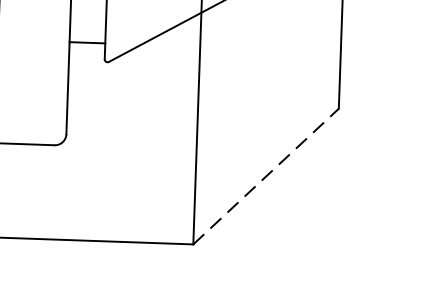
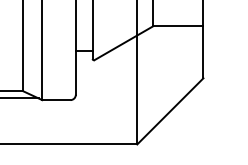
line: (266, 176) -> (170, 111), dashed -> solid

